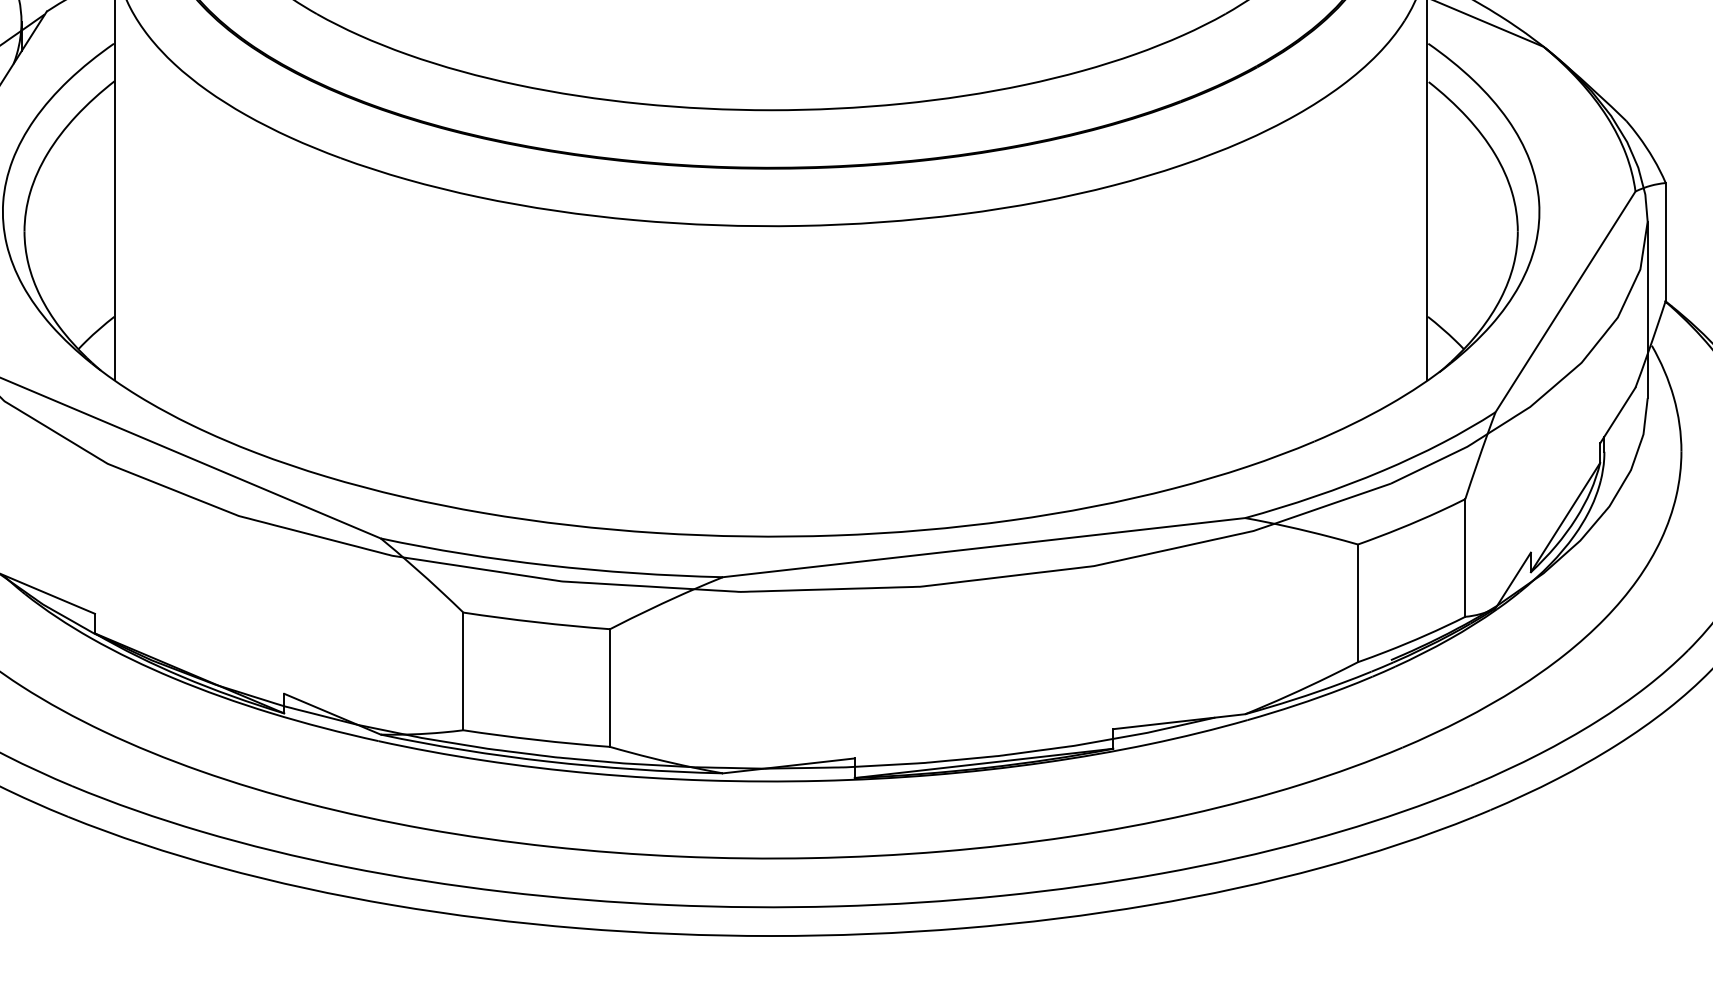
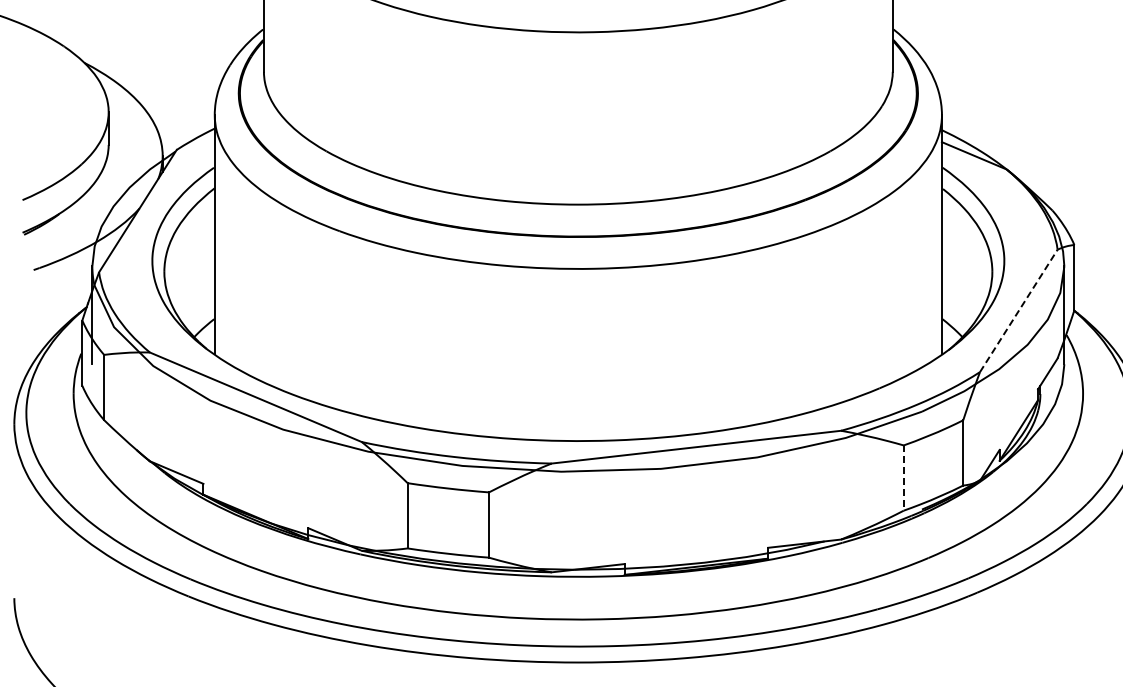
line: (1566, 301) -> (1019, 310), solid -> dashed
line: (1357, 604) -> (903, 478), solid -> dashed

